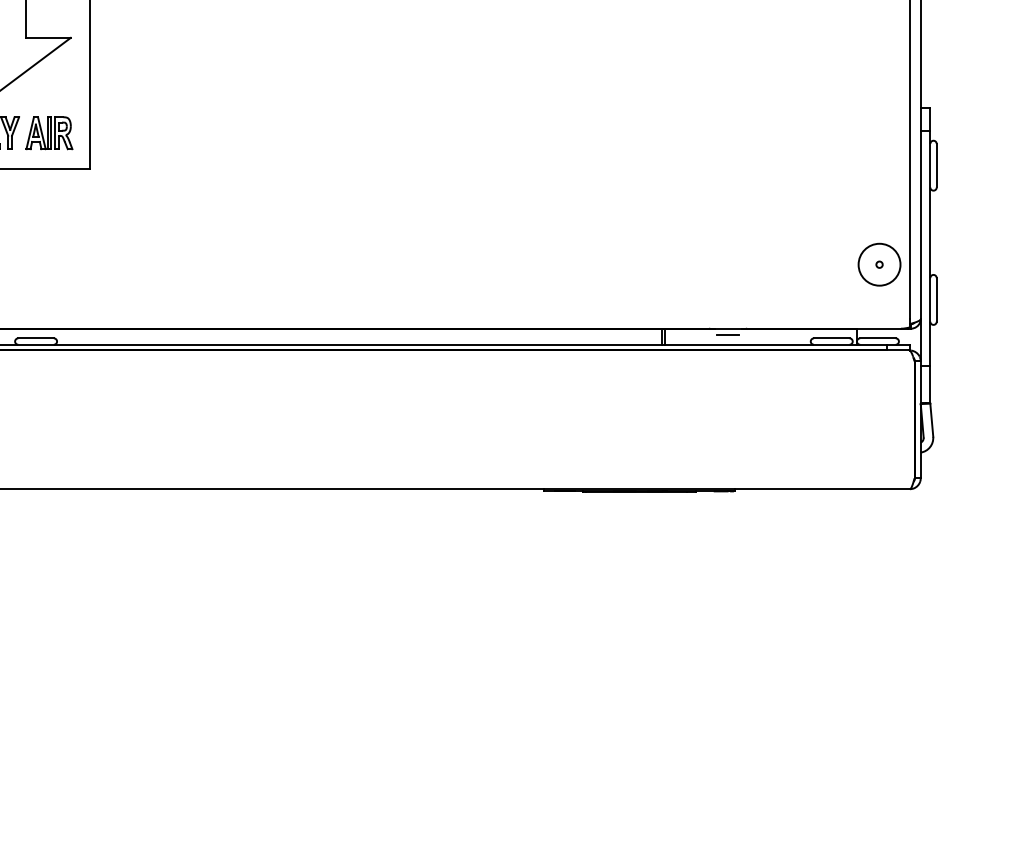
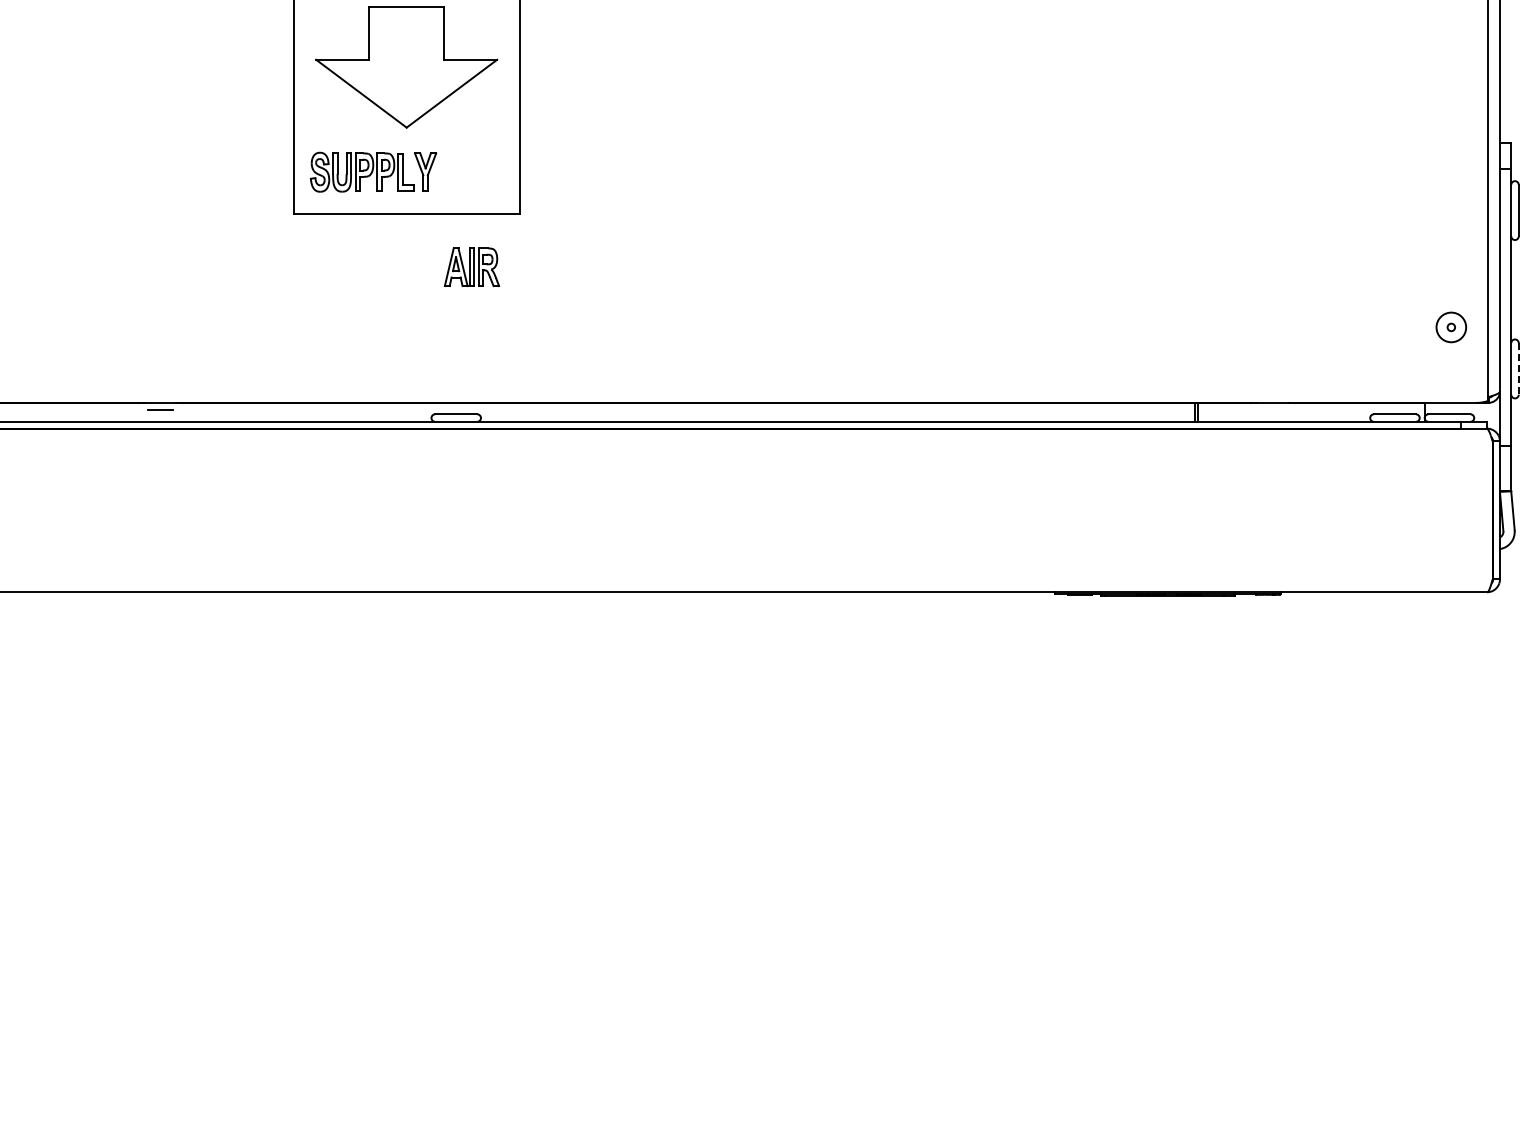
part: (49, 133) -> (471, 267), moved
circle: (879, 264) -> (1451, 327), size x0.6
line: (936, 299) -> (1518, 368), solid -> dashed
line: (727, 335) -> (1272, 410), removed

